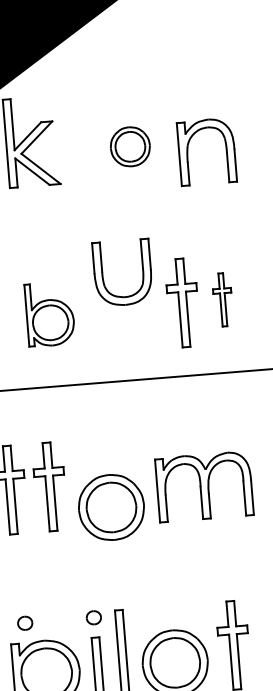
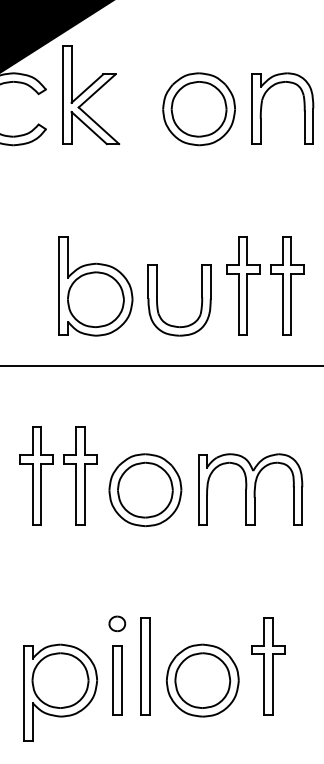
part: (129, 146) -> (198, 109), size x1.67
part: (188, 152) -> (262, 107), moved
part: (104, 278) -> (158, 304), moved
part: (223, 299) -> (287, 285), size x1.67
part: (49, 314) -> (95, 286), size x1.43
part: (111, 507) -> (145, 490), moved
part: (25, 622) -> (41, 623), removed

